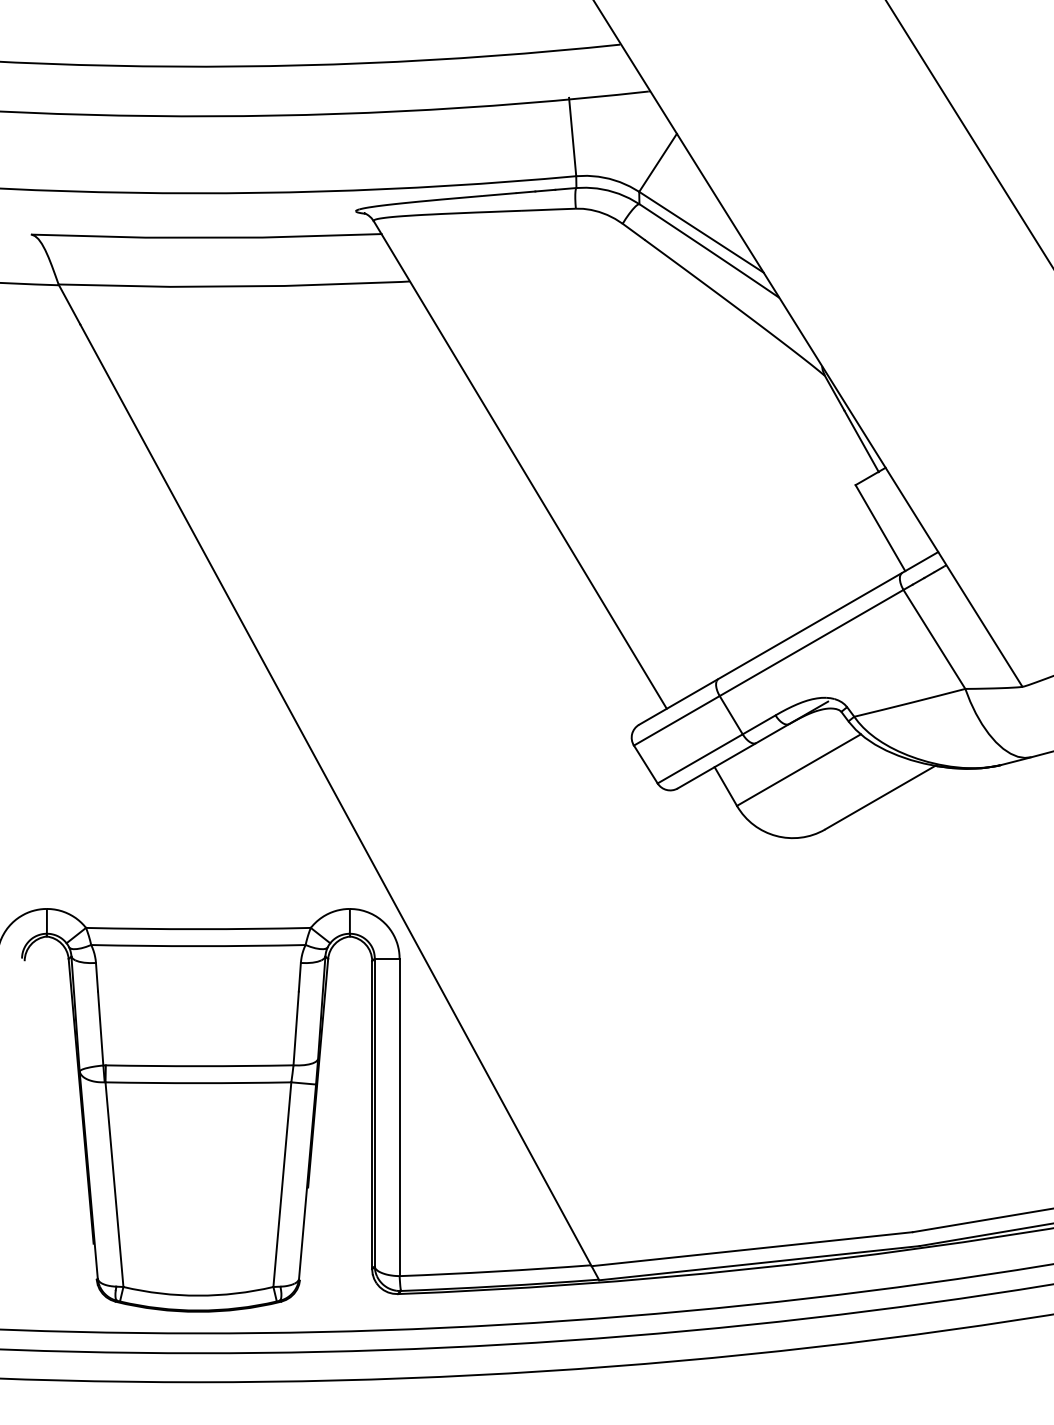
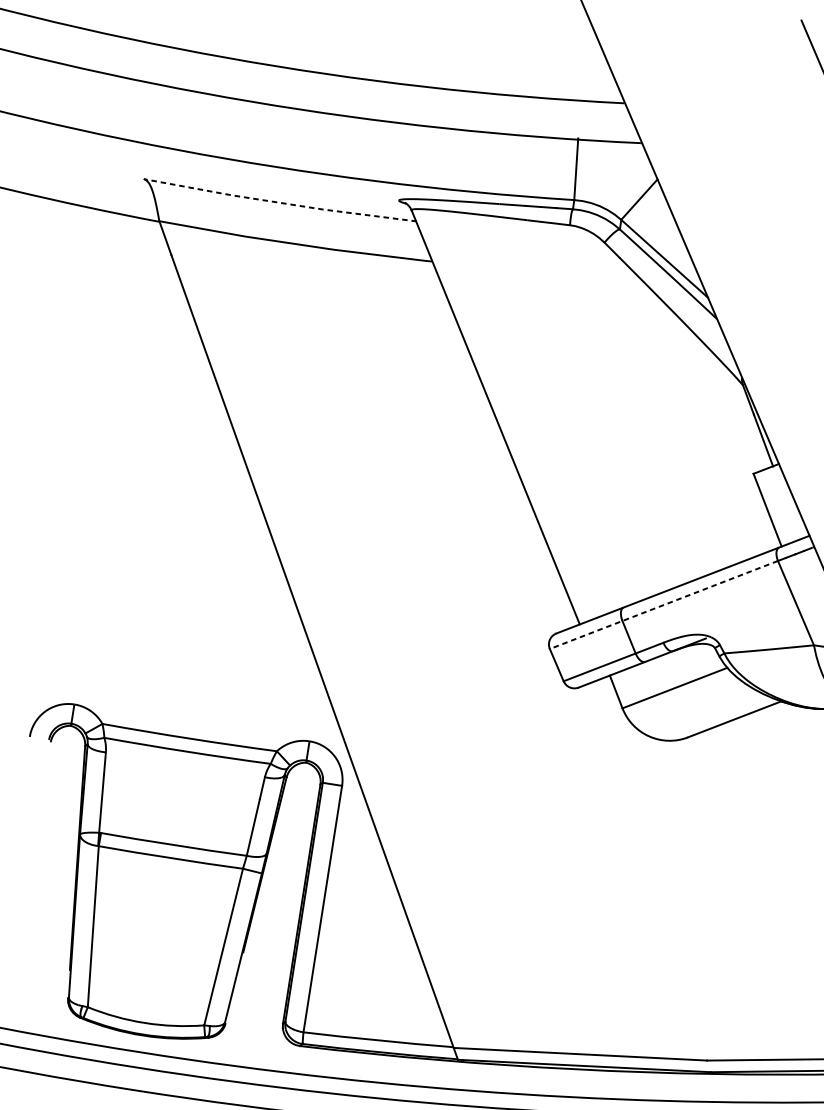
line: (207, 237) -> (280, 202), solid -> dashed
line: (768, 667) -> (663, 604), solid -> dashed

